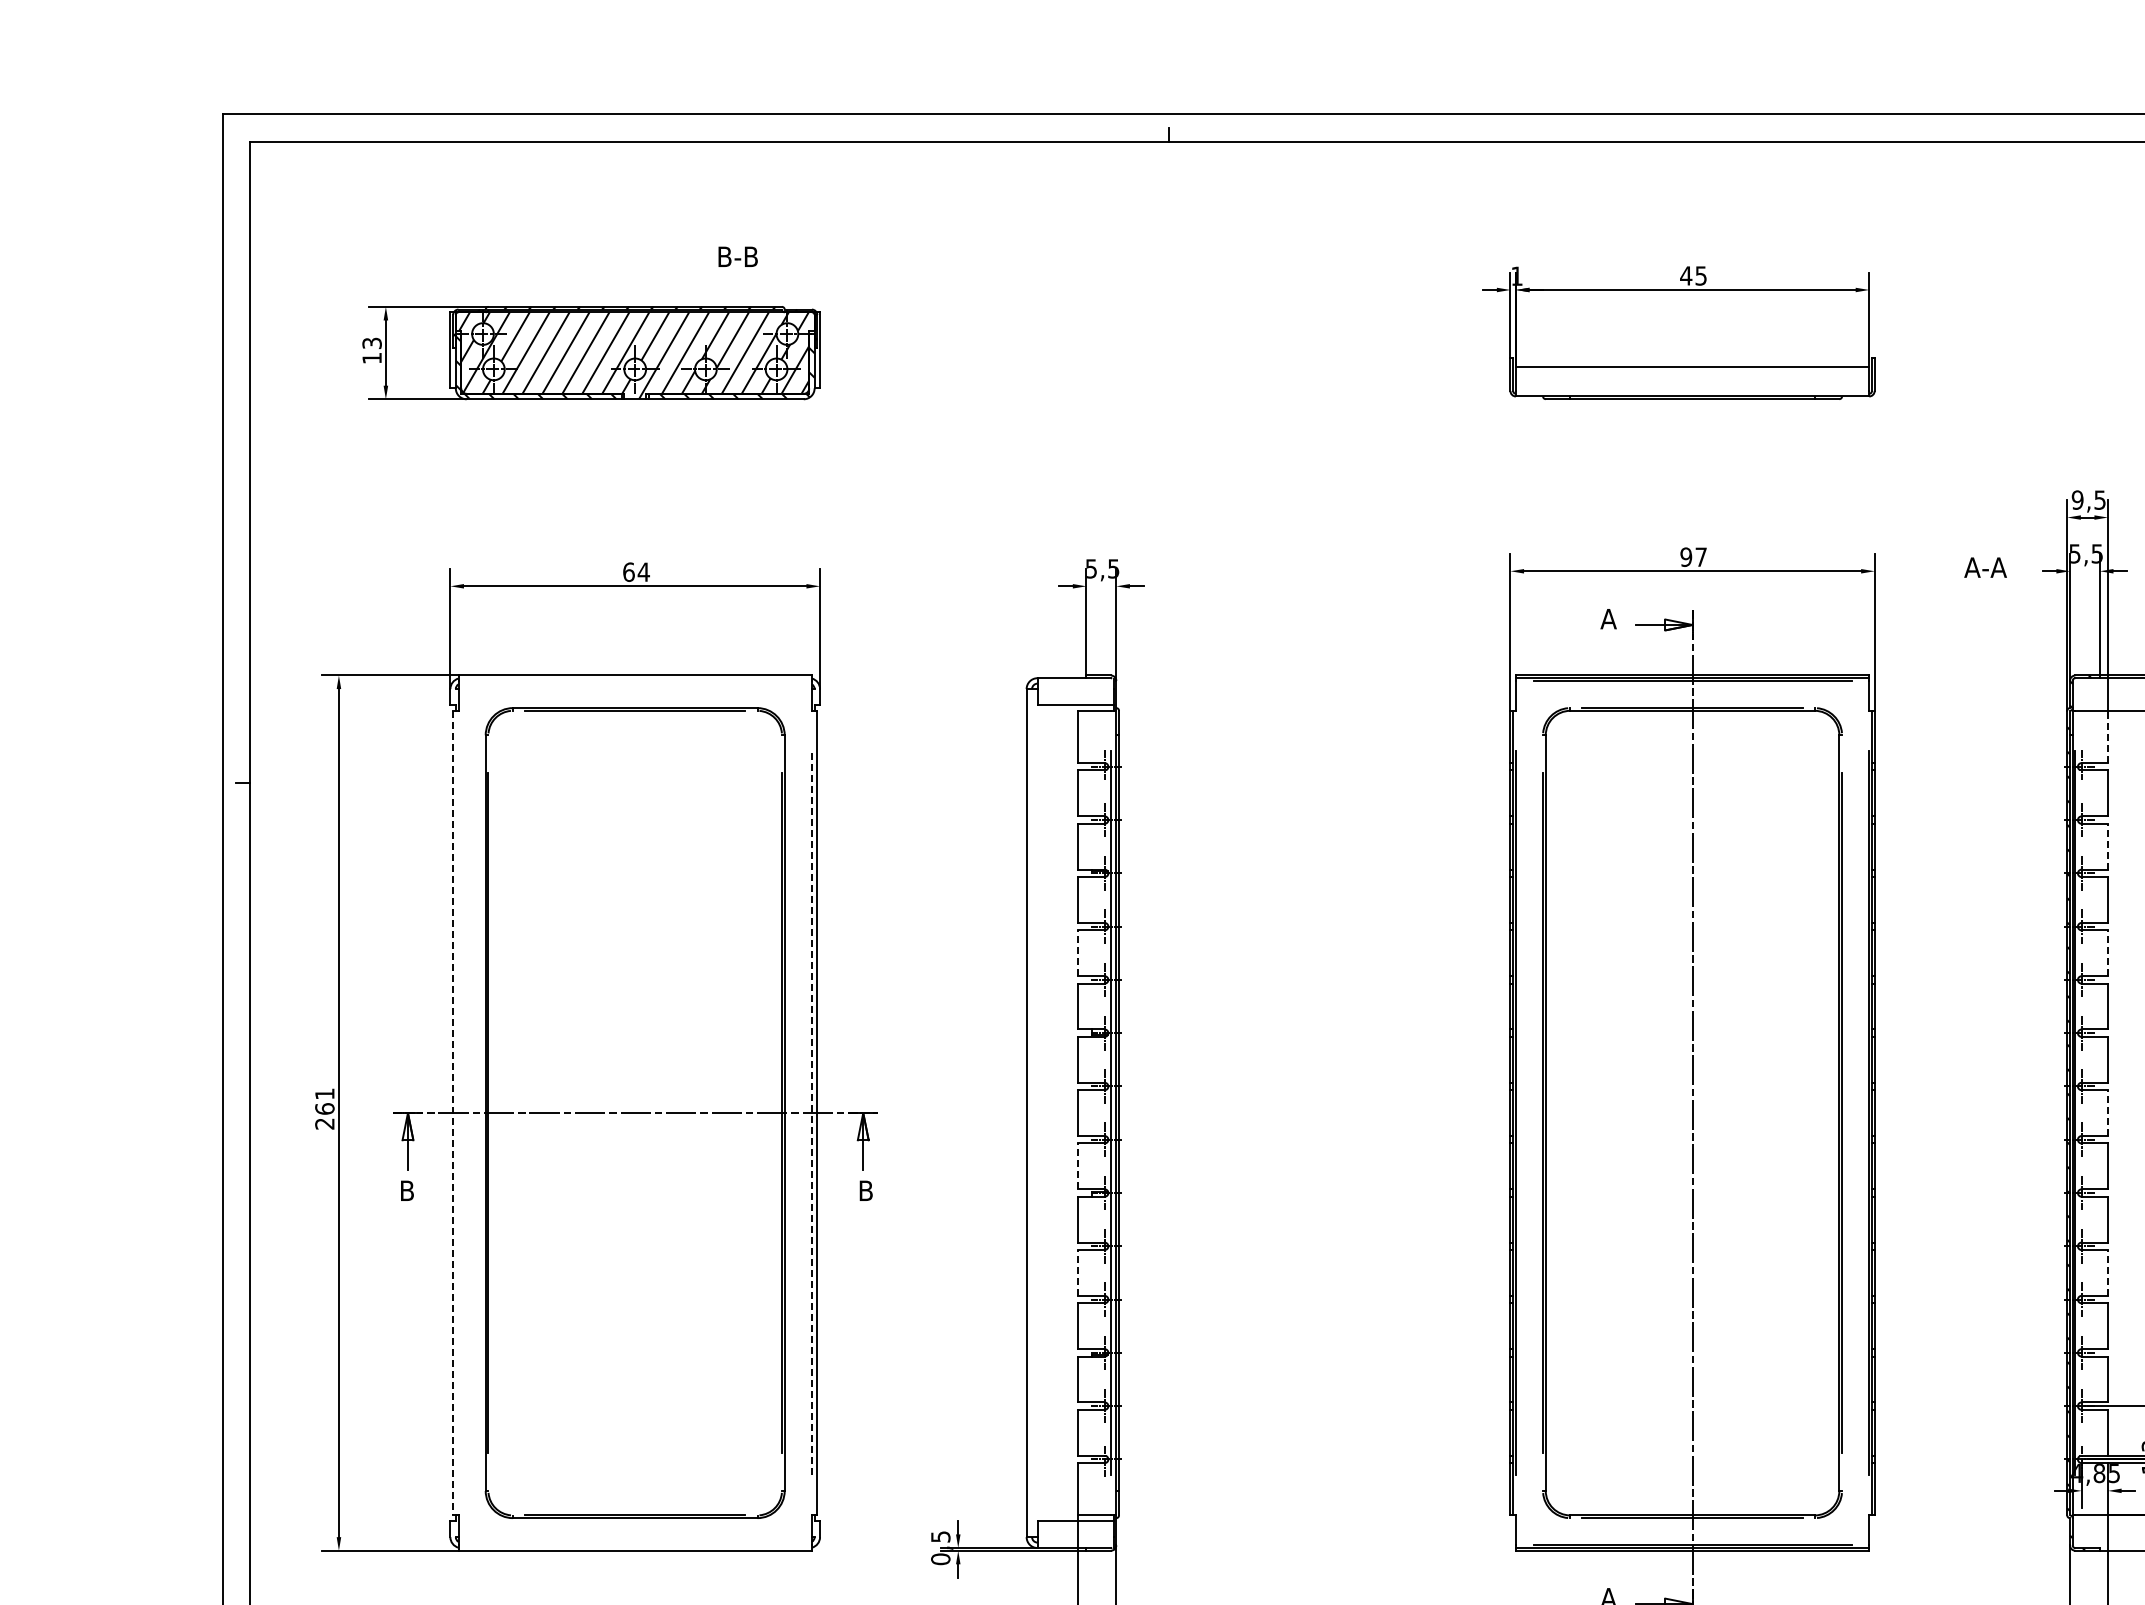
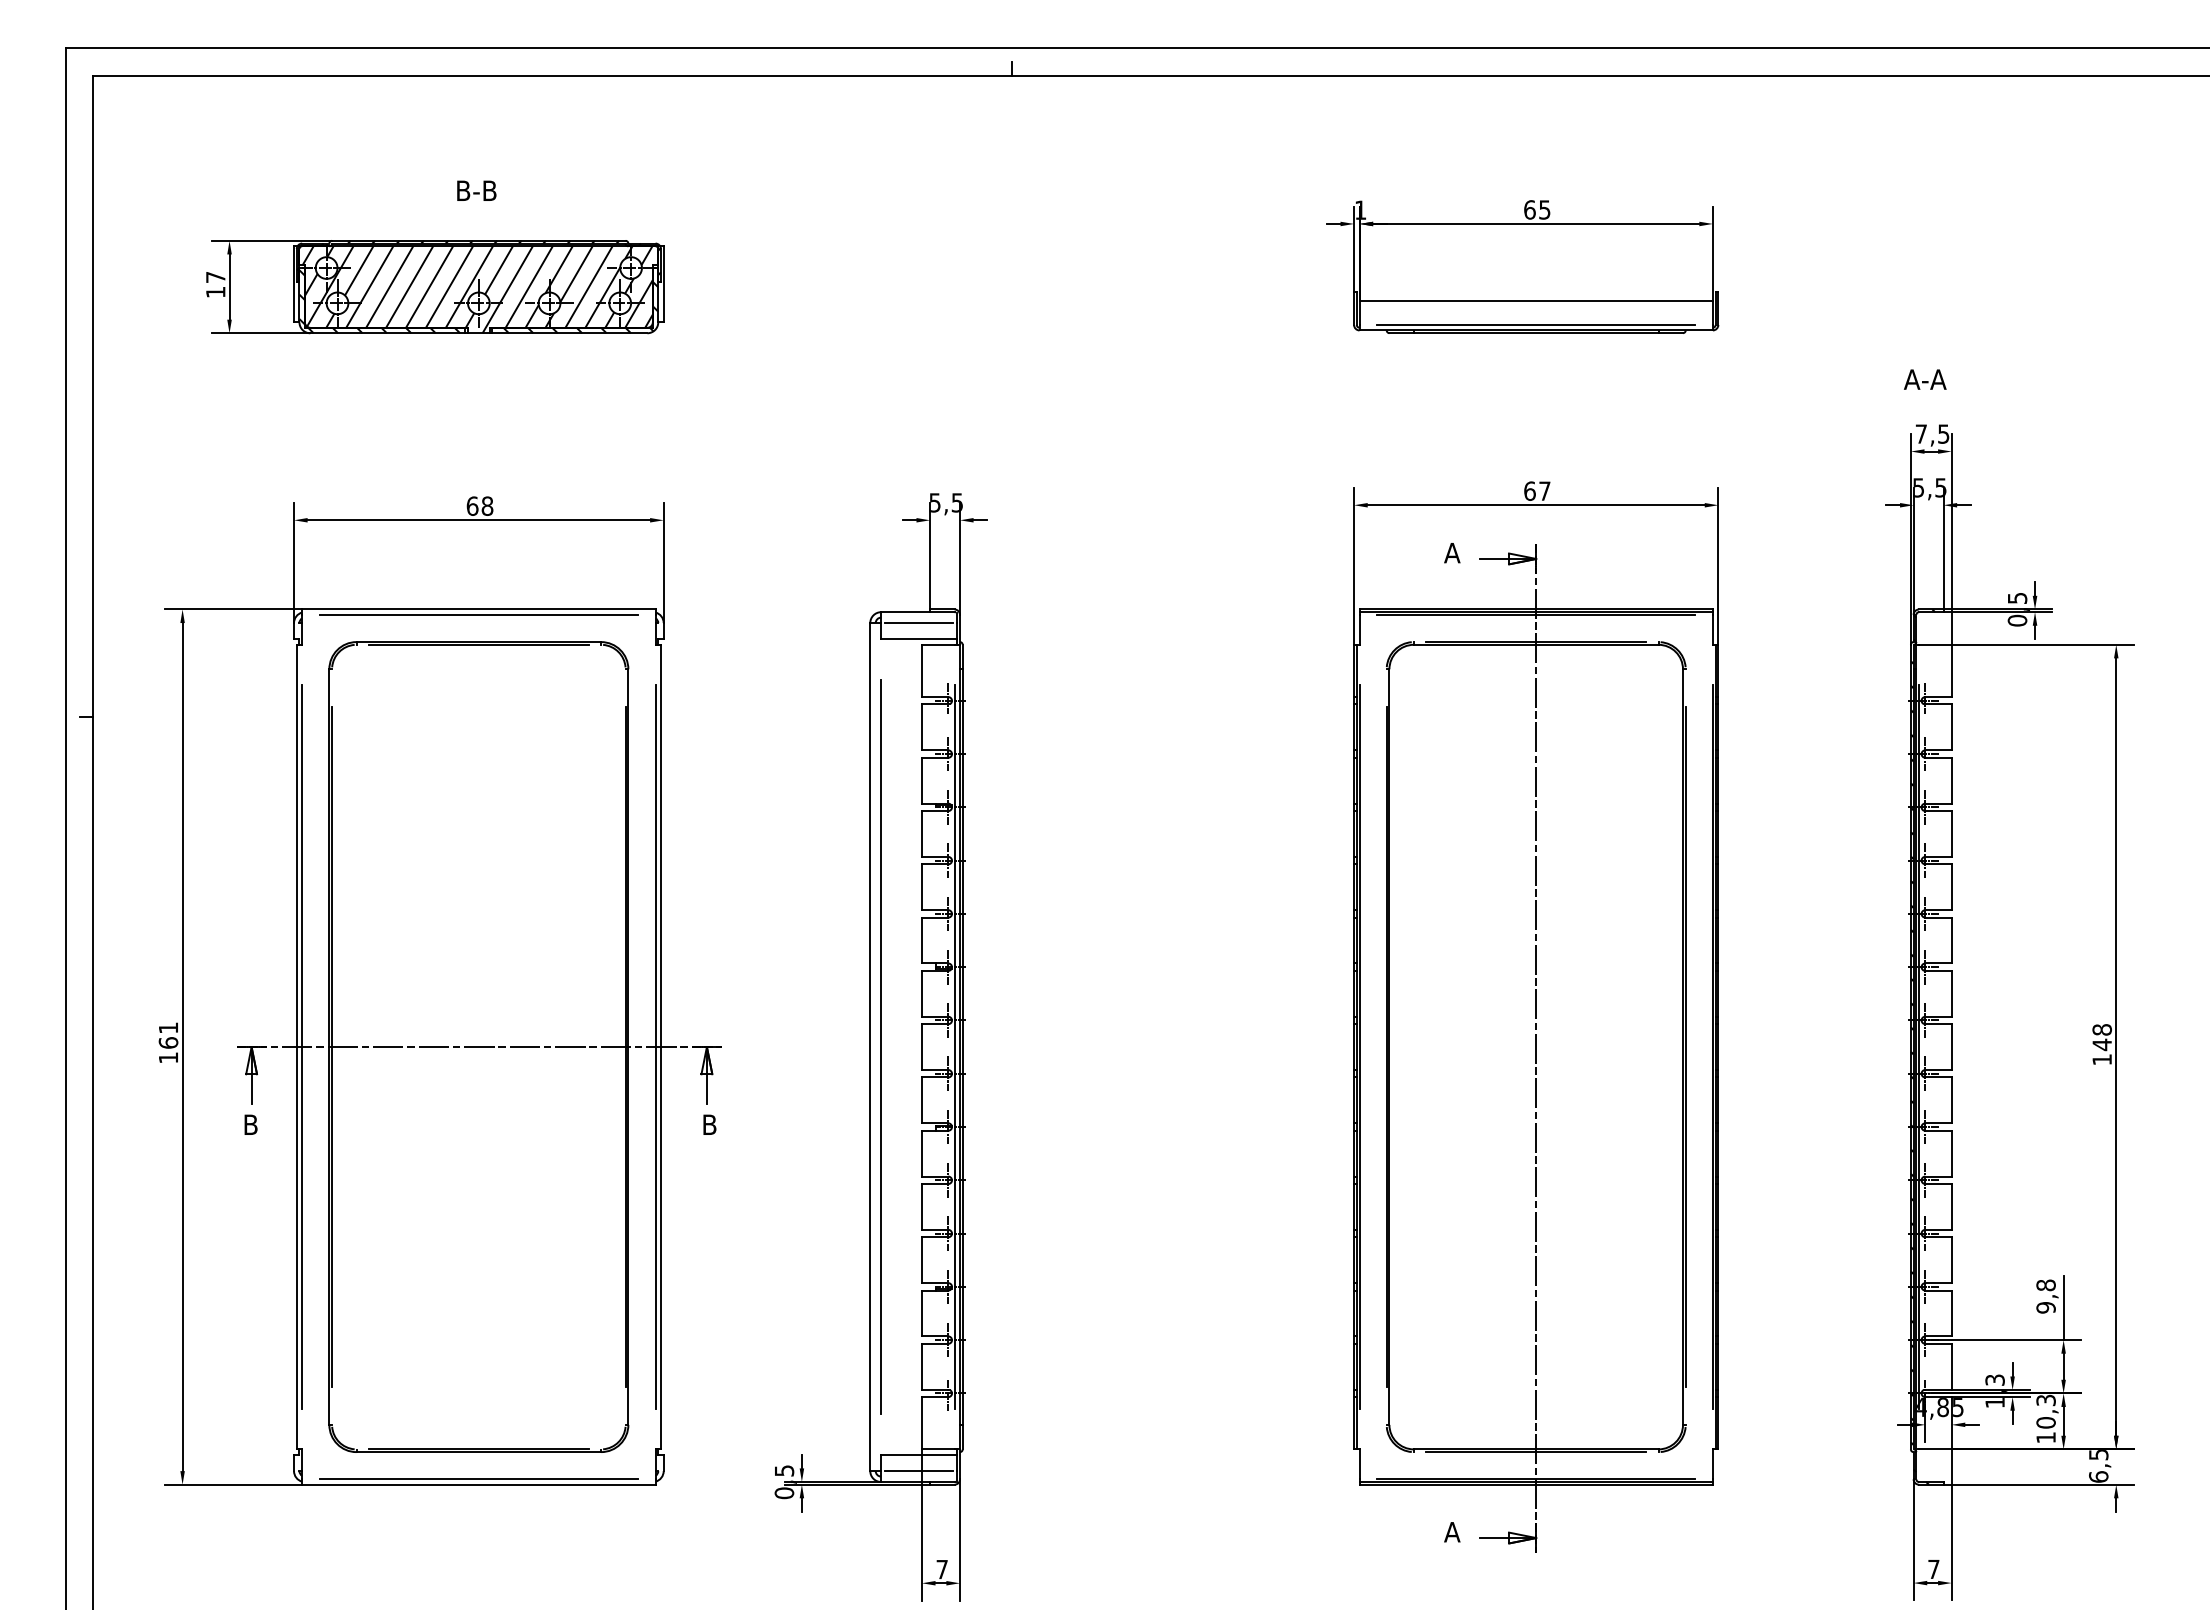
text: (737, 256) -> (476, 190), moved
text: (1685, 275) -> (1529, 209), 45 -> 65
text: (371, 342) -> (215, 276), 13 -> 17
line: (1692, 391) -> (1536, 325), added
text: (2077, 499) -> (1921, 433), 9,5 -> 7,5
text: (1685, 556) -> (1529, 490), 97 -> 67
text: (1985, 567) -> (1925, 379), moved
text: (643, 571) -> (487, 505), 64 -> 68
line: (634, 680) -> (478, 614), added
line: (1074, 689) -> (918, 623), added
line: (2107, 736) -> (1951, 670), dashed -> solid
line: (2107, 846) -> (1951, 780), dashed -> solid
line: (1077, 953) -> (921, 887), dashed -> solid
line: (2107, 953) -> (1951, 887), dashed -> solid
line: (811, 1112) -> (655, 1046), dashed -> solid
line: (452, 1113) -> (296, 1047), dashed -> solid
line: (458, 1113) -> (302, 1047), added
line: (1037, 1113) -> (881, 1047), added
line: (2107, 1113) -> (1951, 1047), dashed -> solid
text: (323, 1123) -> (167, 1057), 261 -> 161
line: (1077, 1166) -> (921, 1100), dashed -> solid
line: (1077, 1272) -> (921, 1206), dashed -> solid
line: (2107, 1272) -> (1951, 1206), dashed -> solid
line: (1074, 1537) -> (918, 1471), added
line: (634, 1545) -> (478, 1479), added

